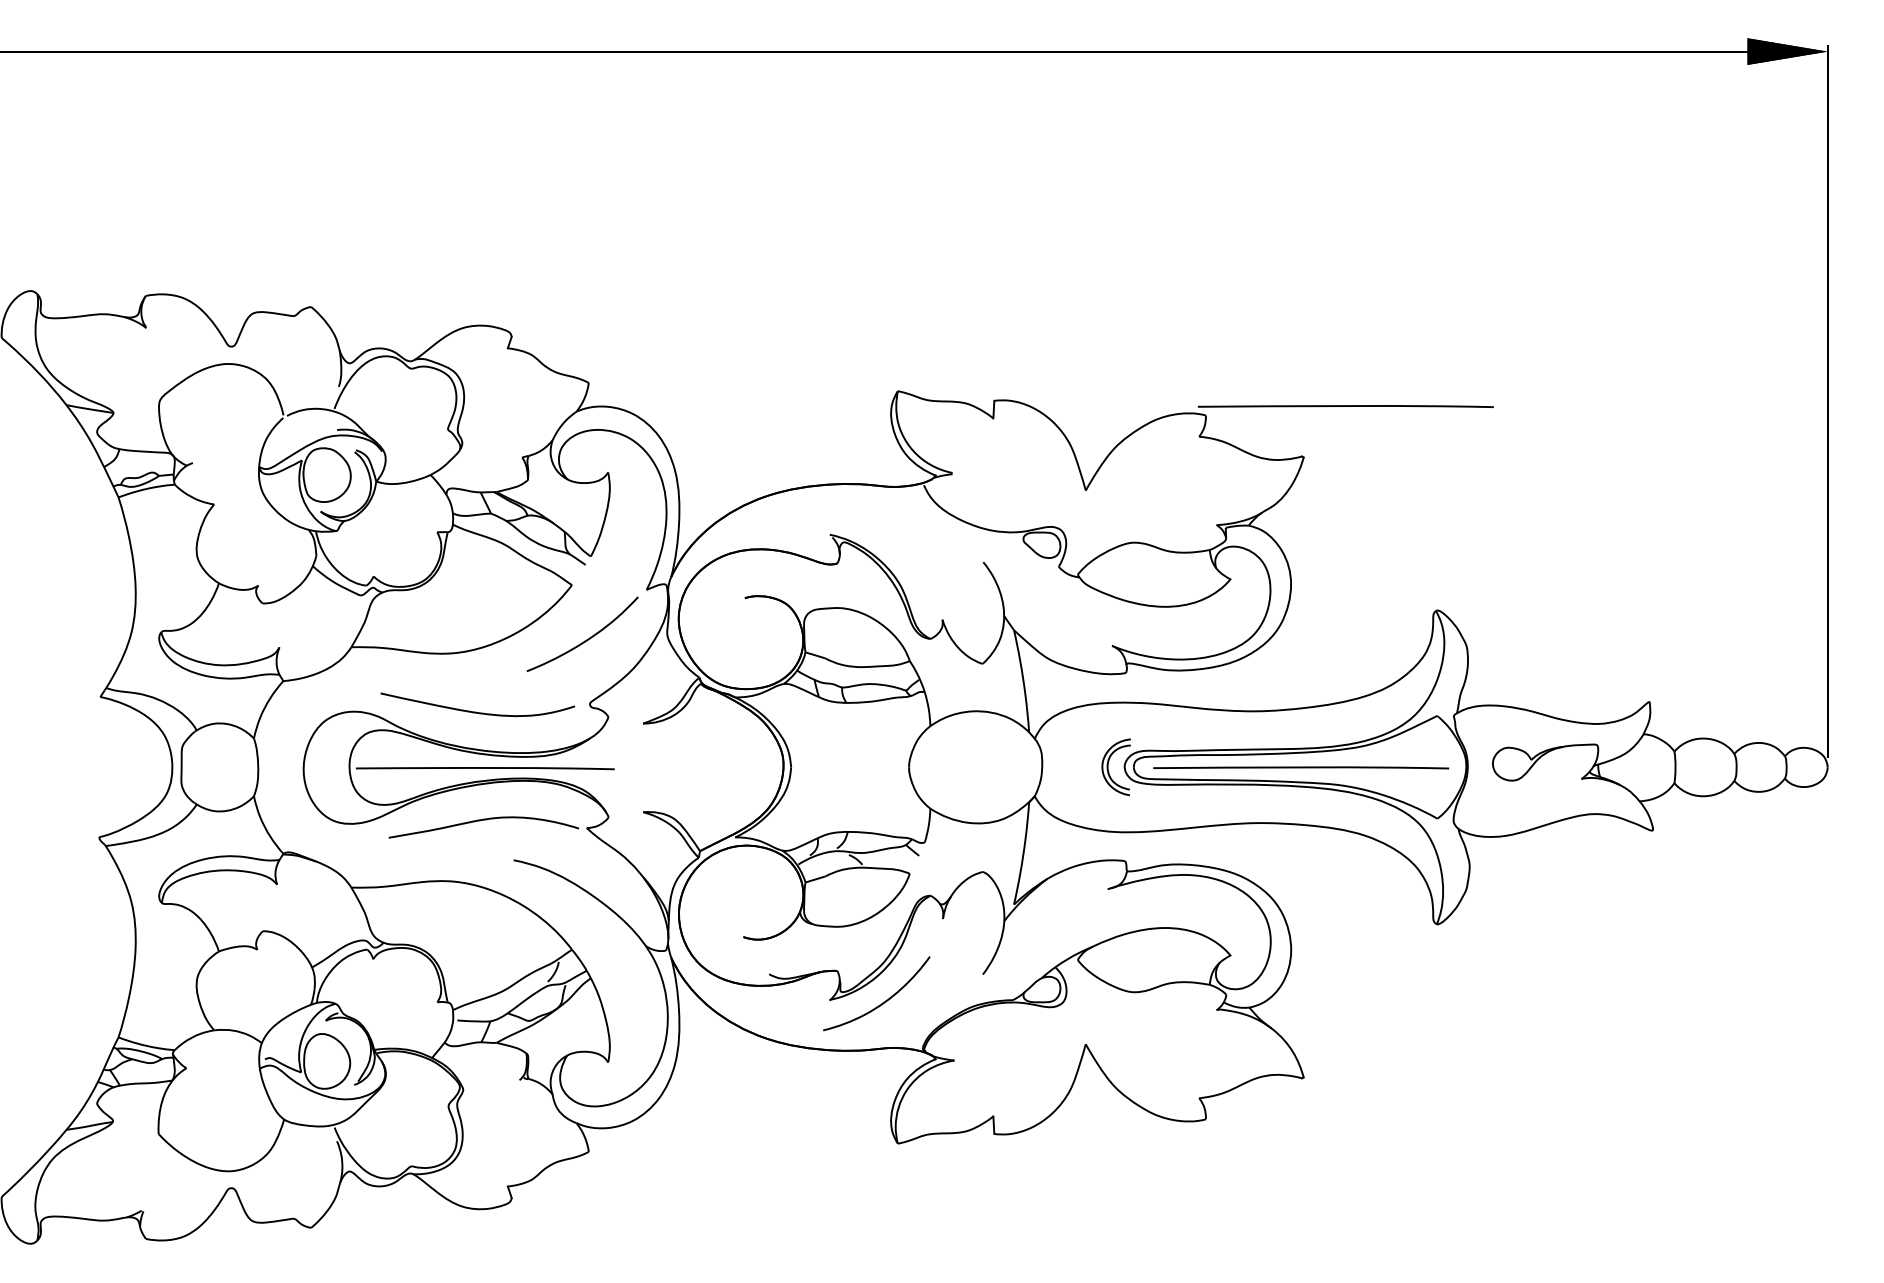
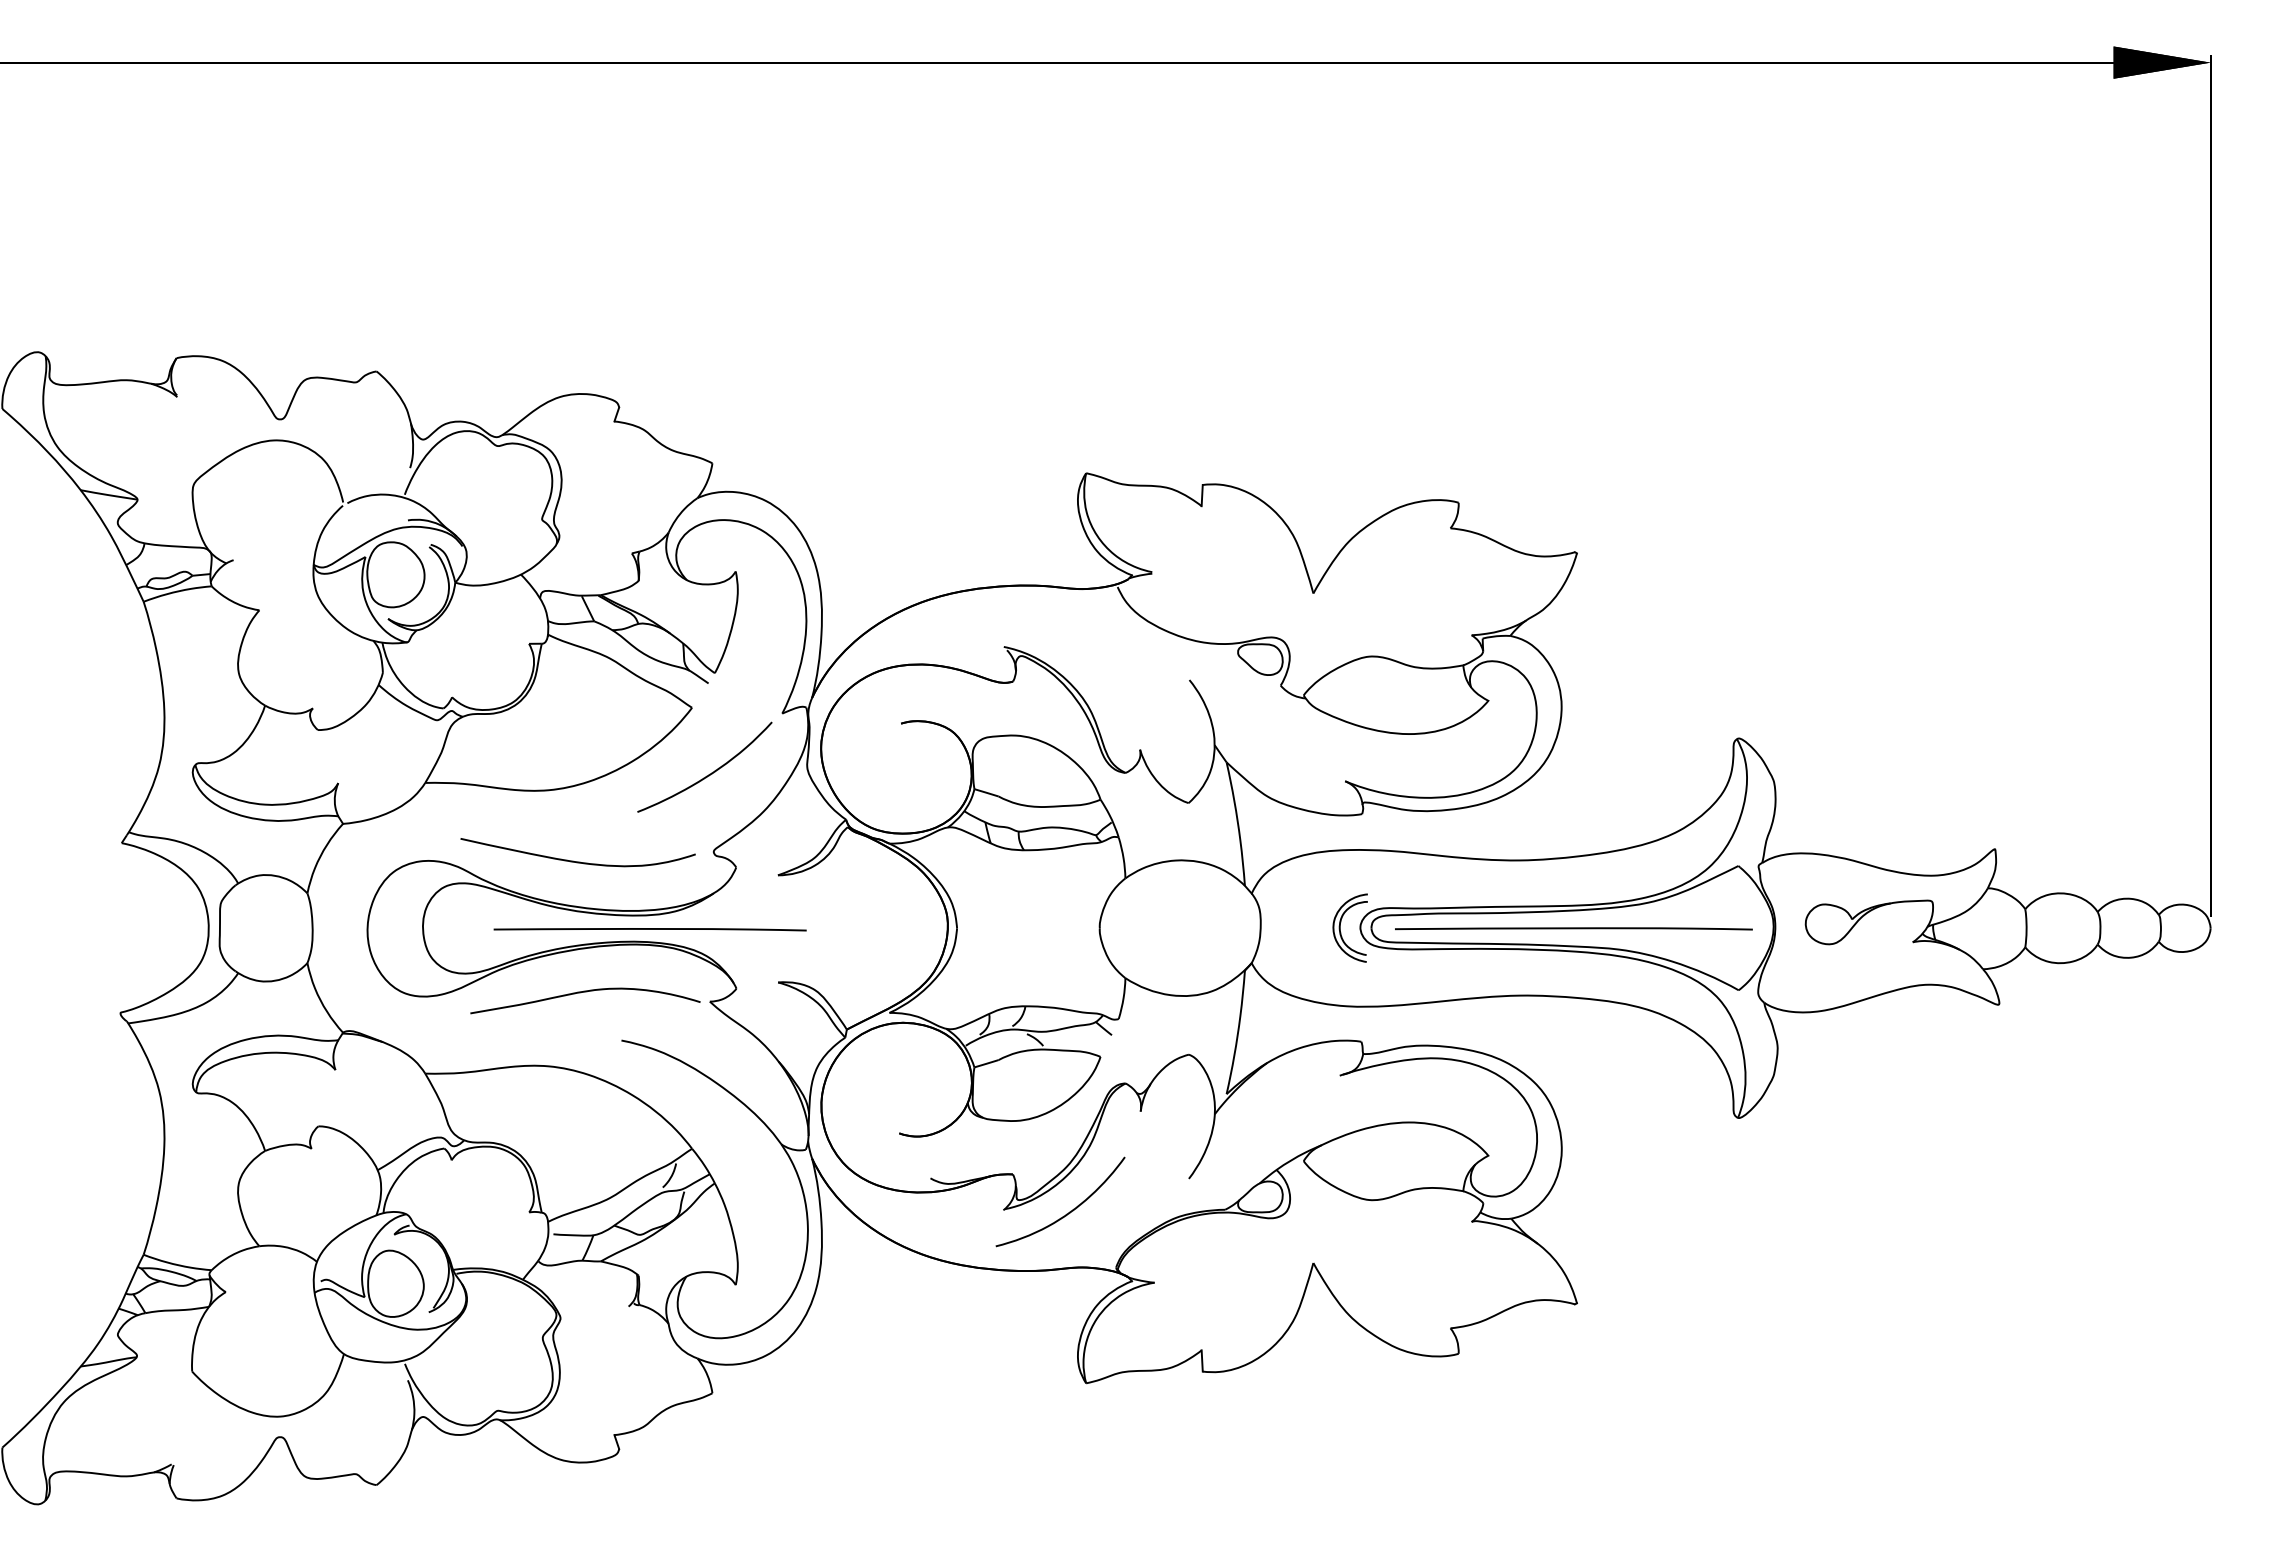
line: (1345, 406) -> (1627, 491), removed
line: (484, 768) -> (649, 929), moved

